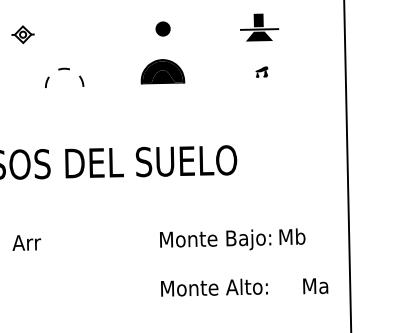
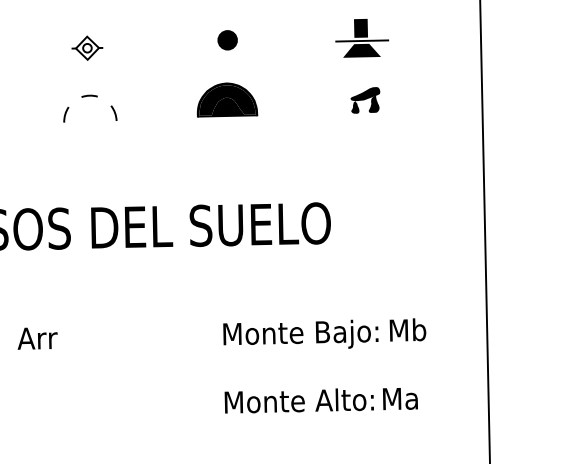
part: (23, 34) -> (87, 47), moved
part: (261, 72) -> (365, 100), size x1.67
text: (315, 286) -> (400, 399), moved

